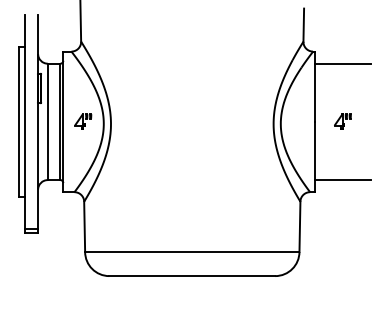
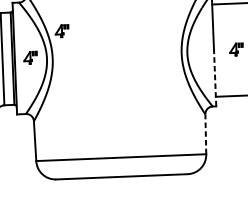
part: (124, 89) -> (62, 31), added
line: (314, 156) -> (215, 78), solid -> dashed
line: (299, 226) -> (205, 134), solid -> dashed

